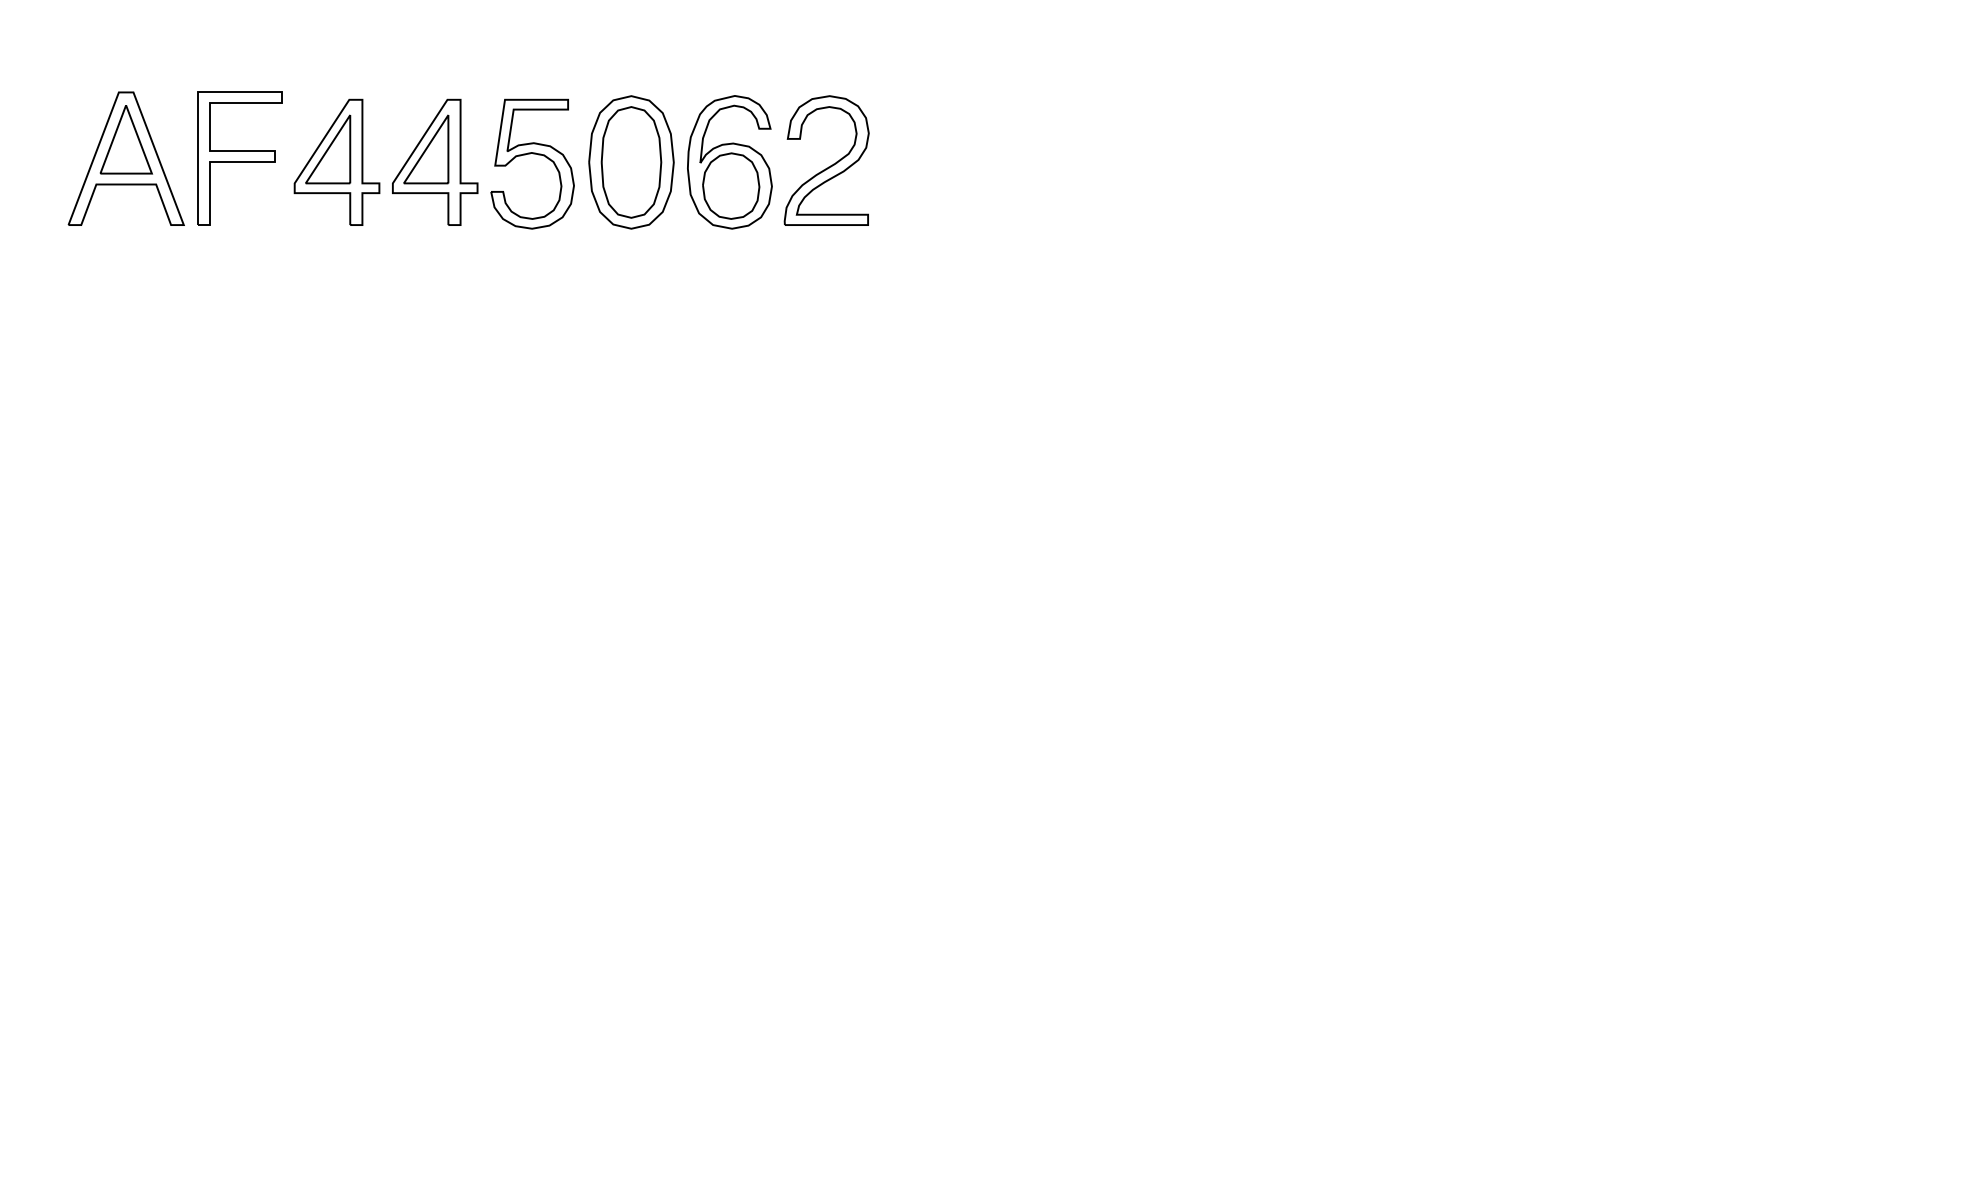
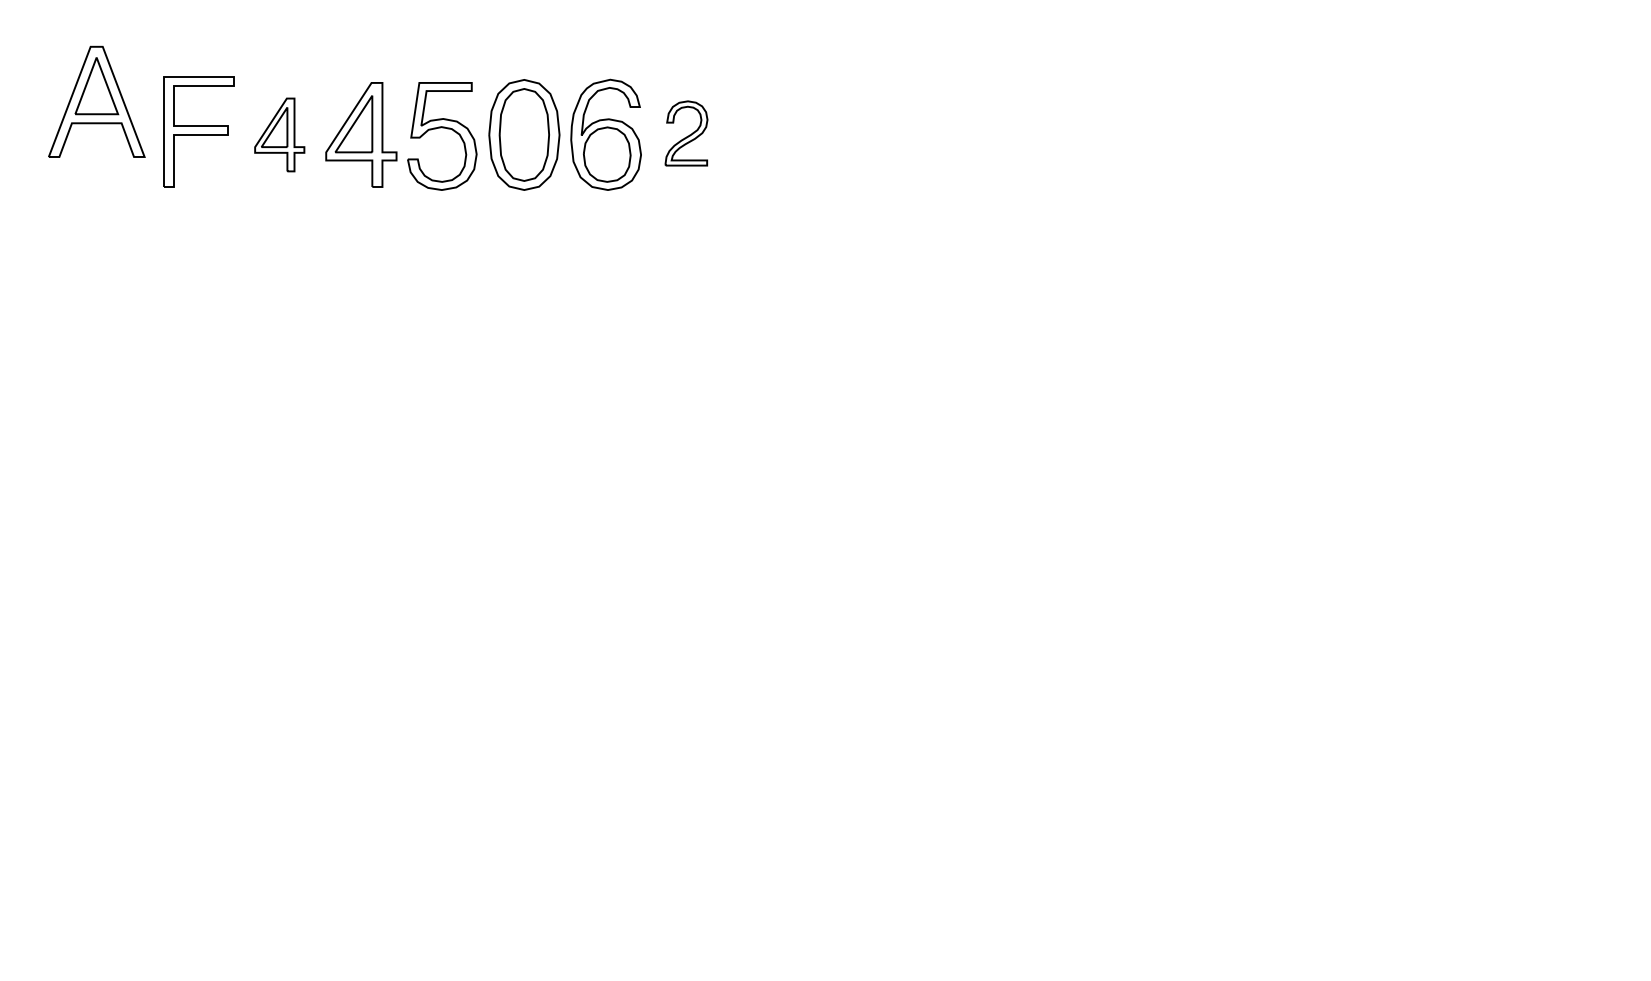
part: (125, 158) -> (96, 101), moved
part: (826, 160) -> (686, 133), size x0.6
part: (336, 161) -> (279, 134), size x0.7

